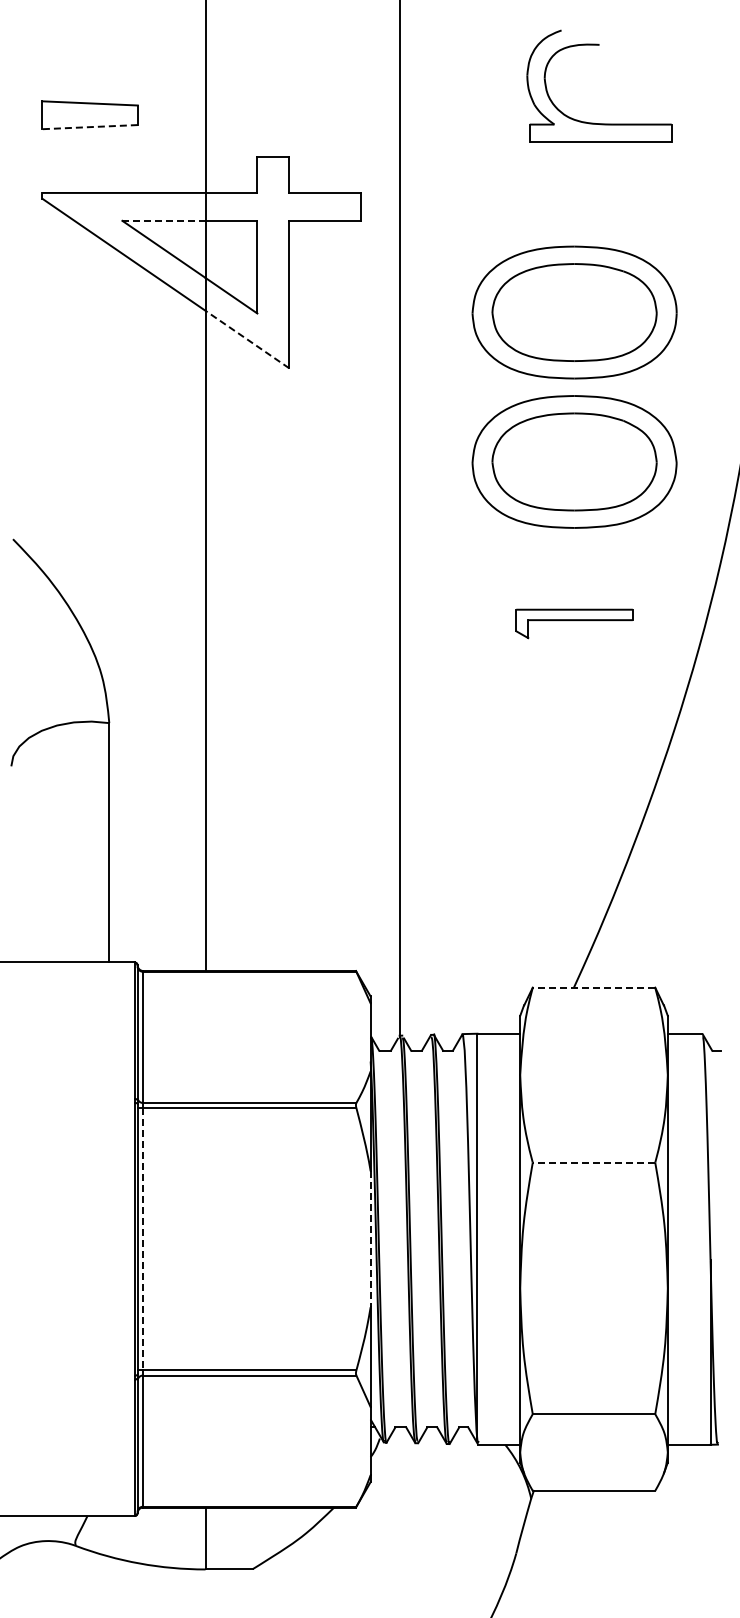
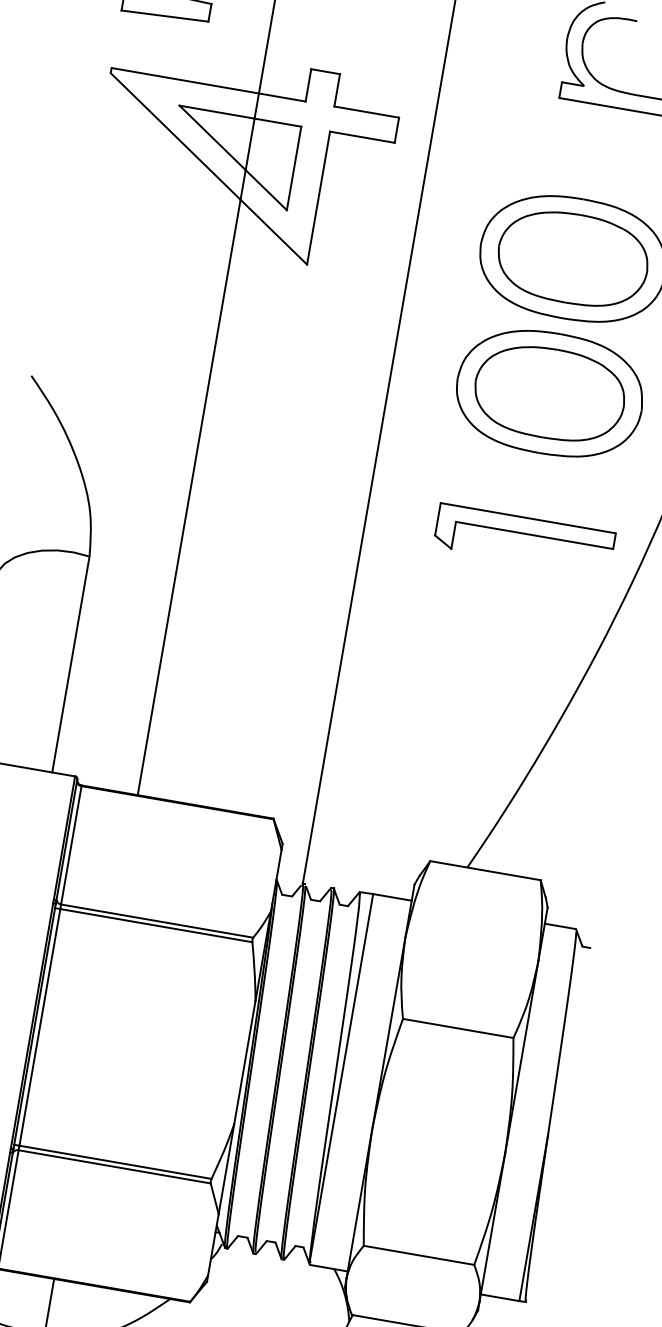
line: (90, 127) -> (165, 16), dashed -> solid
line: (163, 220) -> (216, 111), dashed -> solid
line: (247, 339) -> (273, 232), dashed -> solid
part: (574, 623) -> (524, 539), size x1.67
line: (593, 987) -> (485, 870), dashed -> solid
line: (593, 1162) -> (457, 1028), dashed -> solid
line: (143, 1239) -> (39, 1027), dashed -> solid
line: (370, 1239) -> (244, 1062), dashed -> solid

